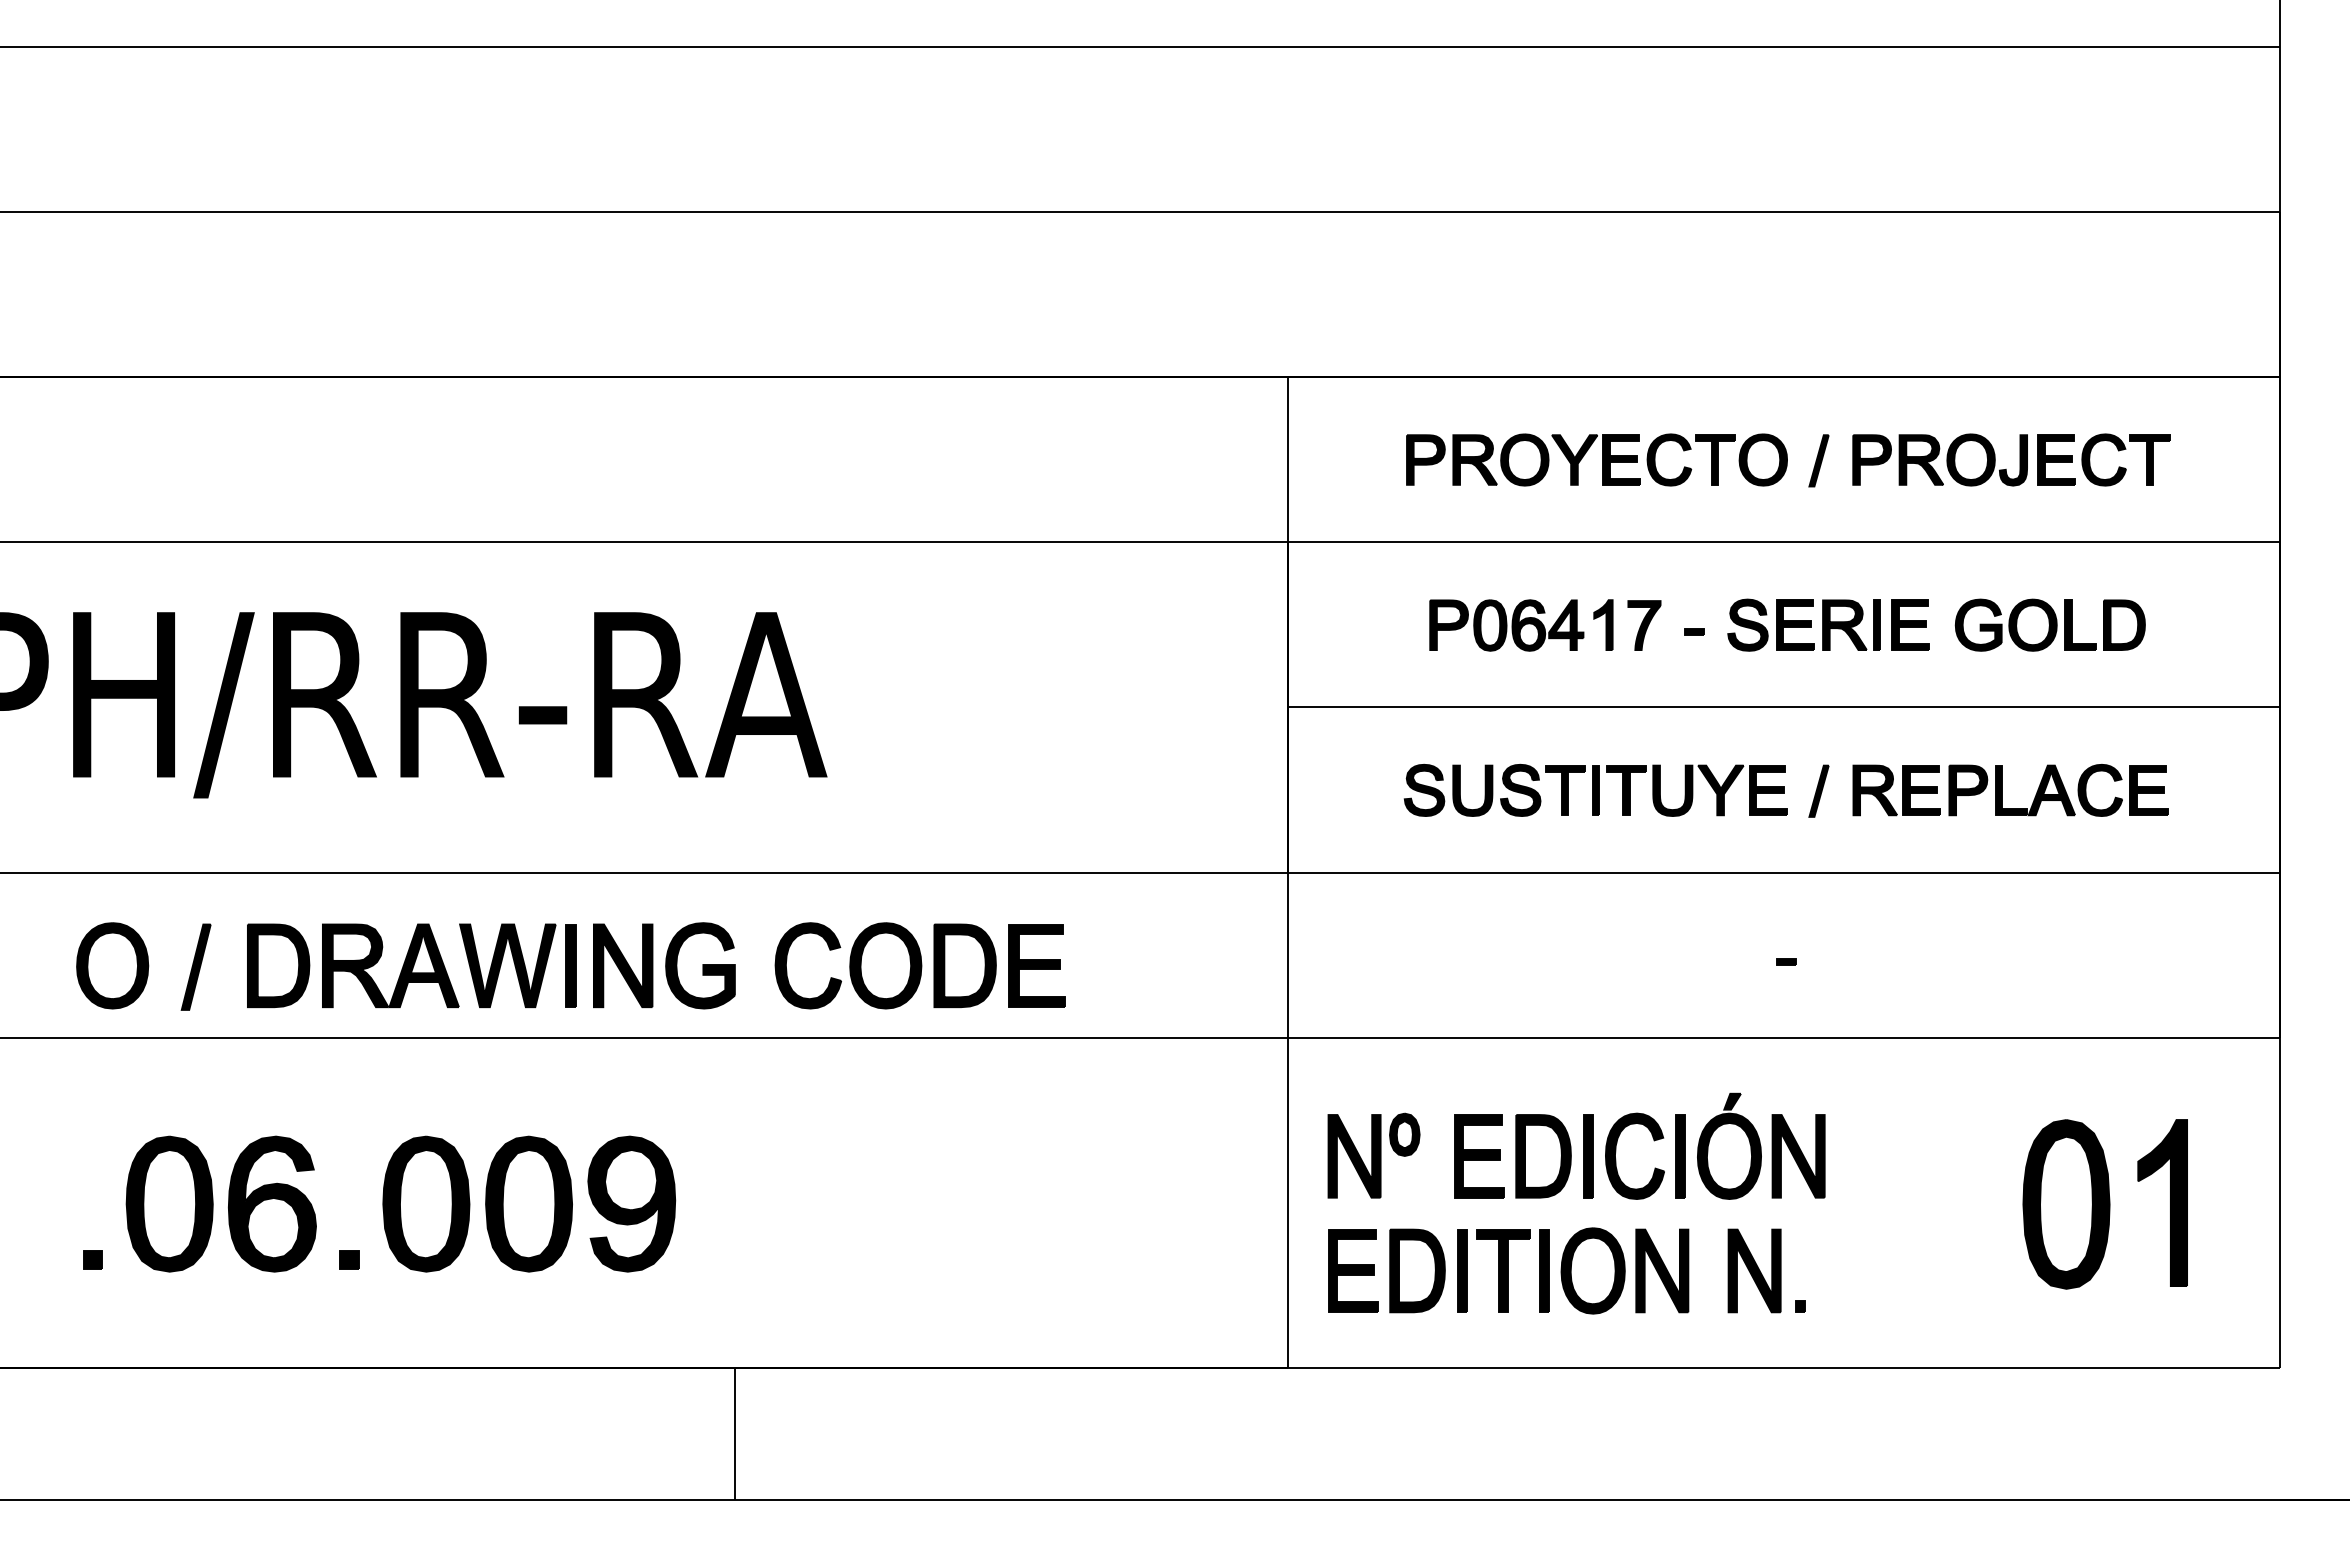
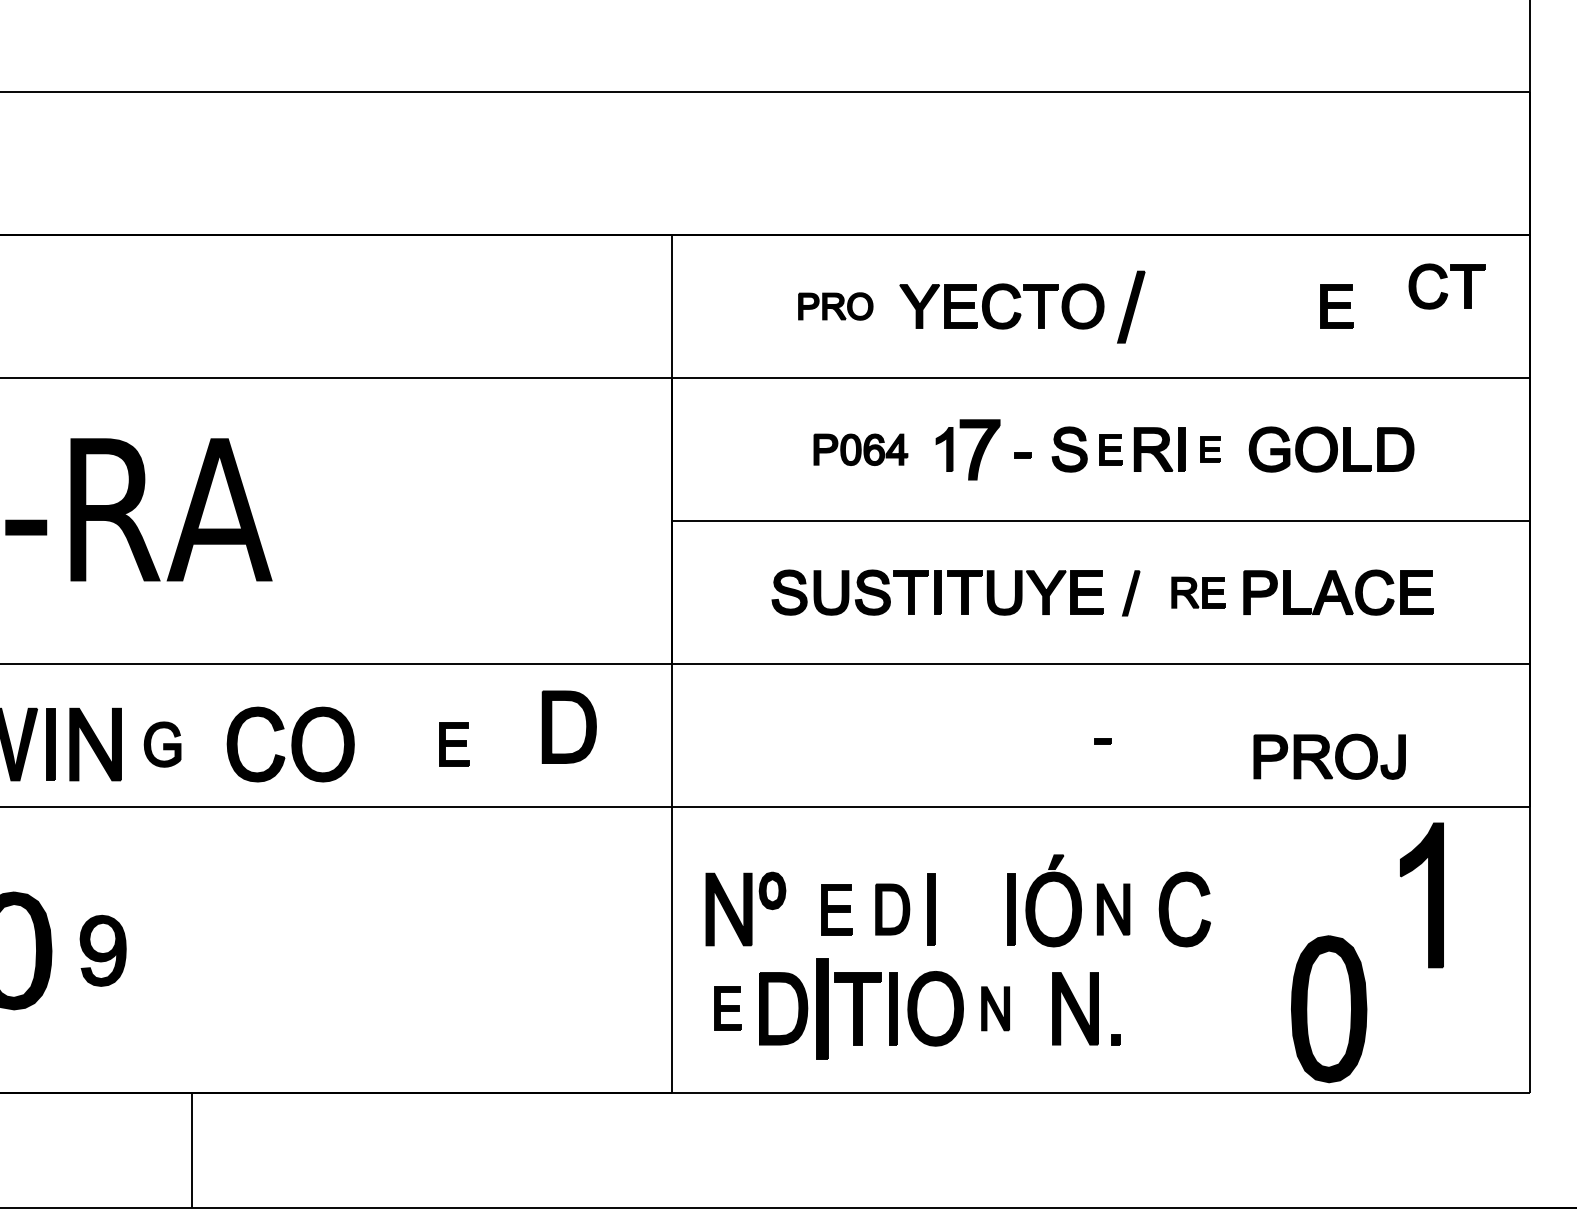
part: (1477, 459) -> (835, 306), size x0.6
part: (1939, 459) -> (1329, 756), moved
part: (1818, 460) -> (1130, 306), size x1.6
part: (2124, 467) -> (1446, 293), moved
part: (1795, 624) -> (1110, 448), size x0.7
part: (1910, 624) -> (1210, 448), size x0.6
part: (1506, 625) -> (860, 449), size x0.7
part: (1644, 625) -> (980, 449), size x1.4
part: (1896, 790) -> (1198, 592), size x0.7
part: (700, 965) -> (162, 744), size x0.6
part: (964, 965) -> (568, 726), moved
part: (1036, 965) -> (453, 744), size x0.6
part: (1616, 1152) -> (1168, 906), moved
part: (1479, 1156) -> (837, 909), size x0.7
part: (1543, 1156) -> (892, 909), size x0.7
part: (1798, 1156) -> (1113, 909), size x0.7
part: (2170, 1202) -> (1428, 894), moved
part: (631, 1203) -> (102, 950), size x0.6
part: (2066, 1204) -> (1329, 1009), moved
part: (1353, 1270) -> (728, 1008), size x0.6
part: (1462, 1270) -> (822, 1008), size x1.4
part: (1662, 1270) -> (995, 1008), size x0.6

